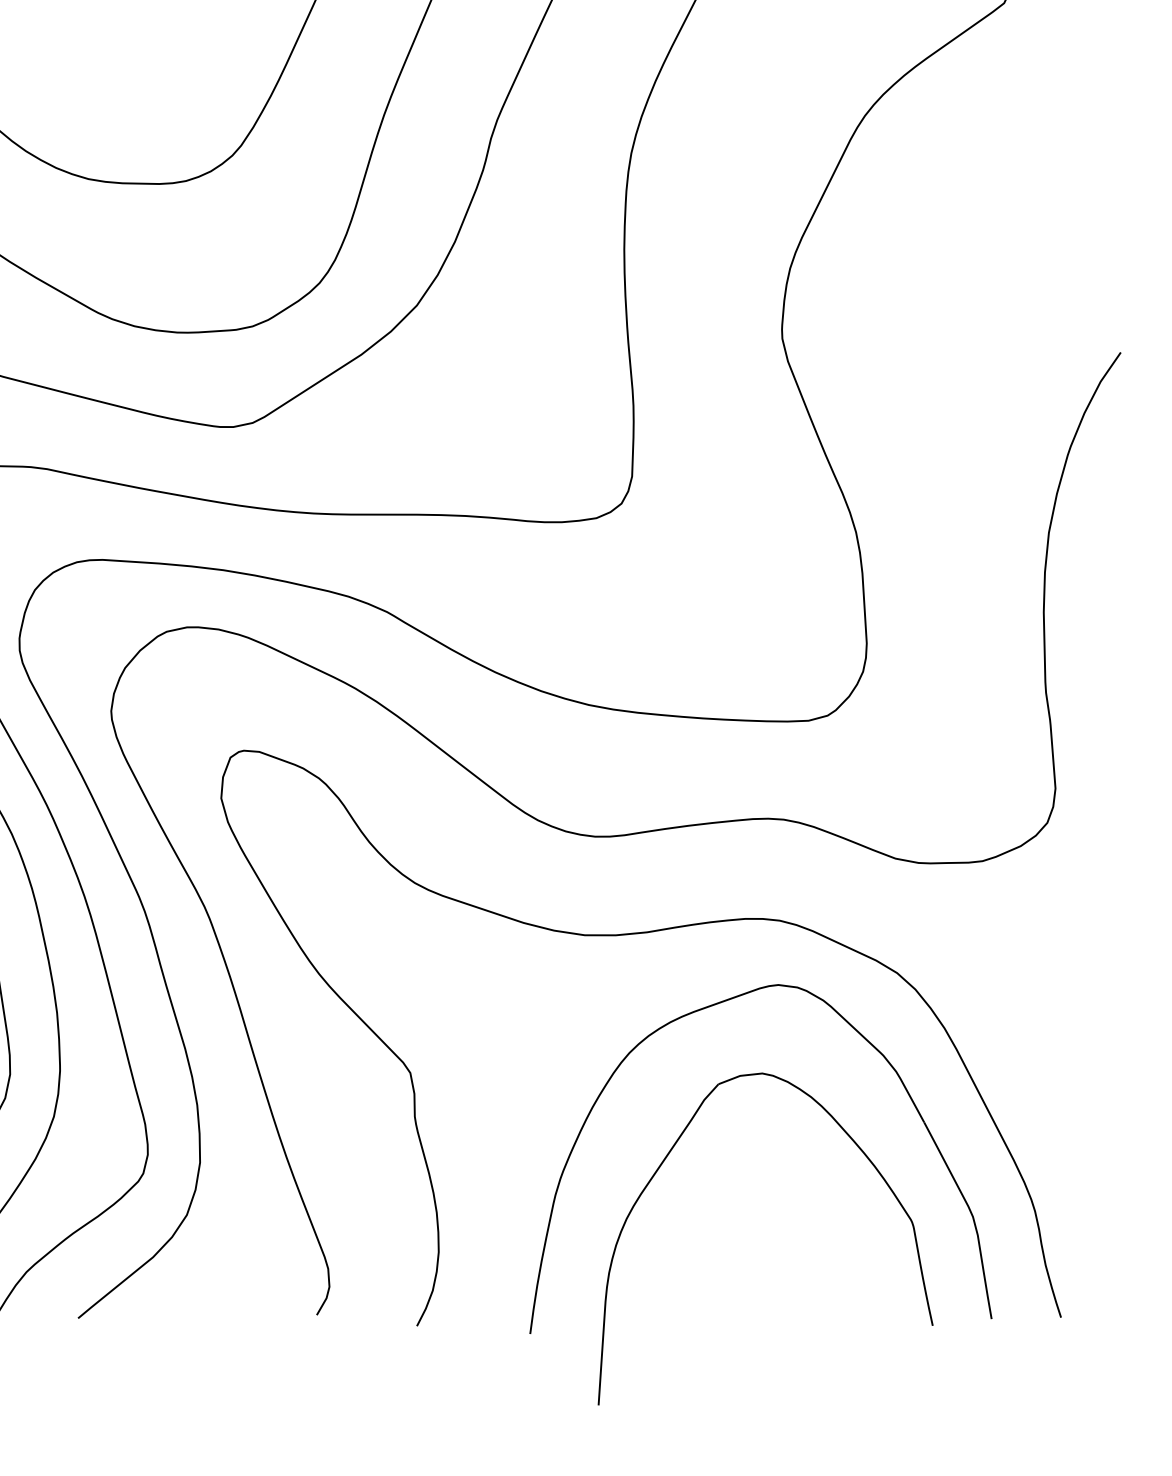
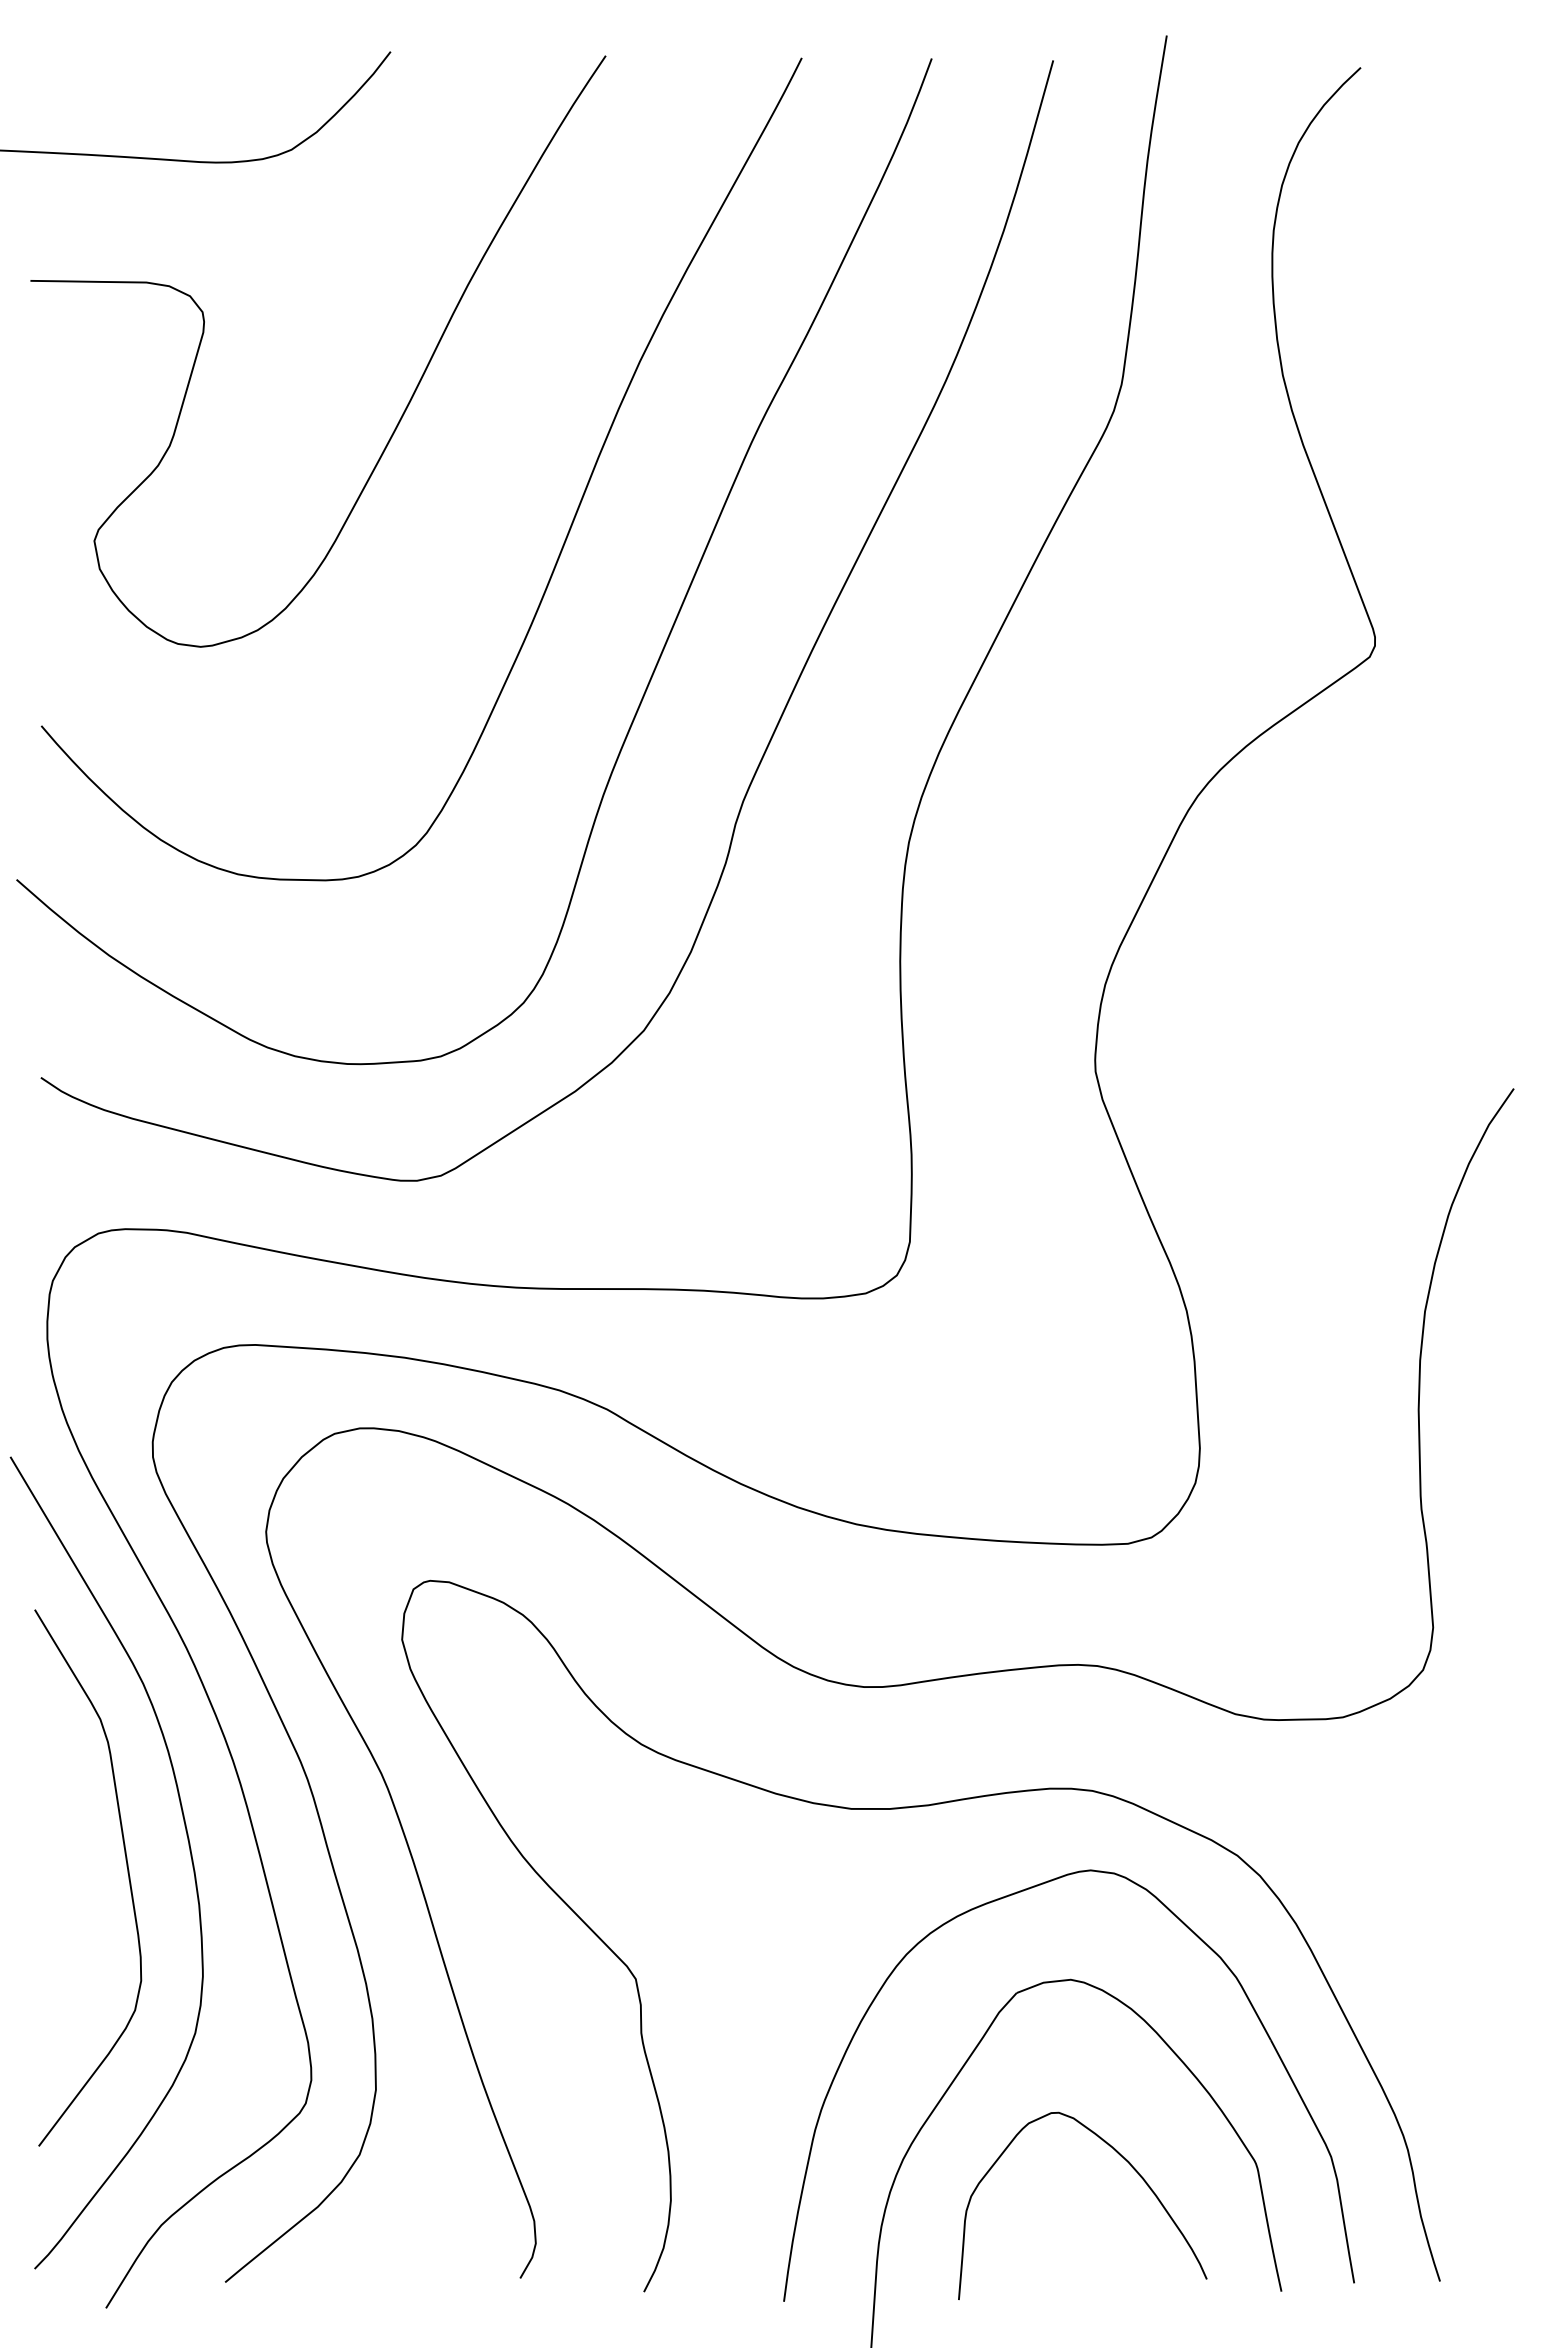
curve: (802, 1216) -> (1120, 2156), added

